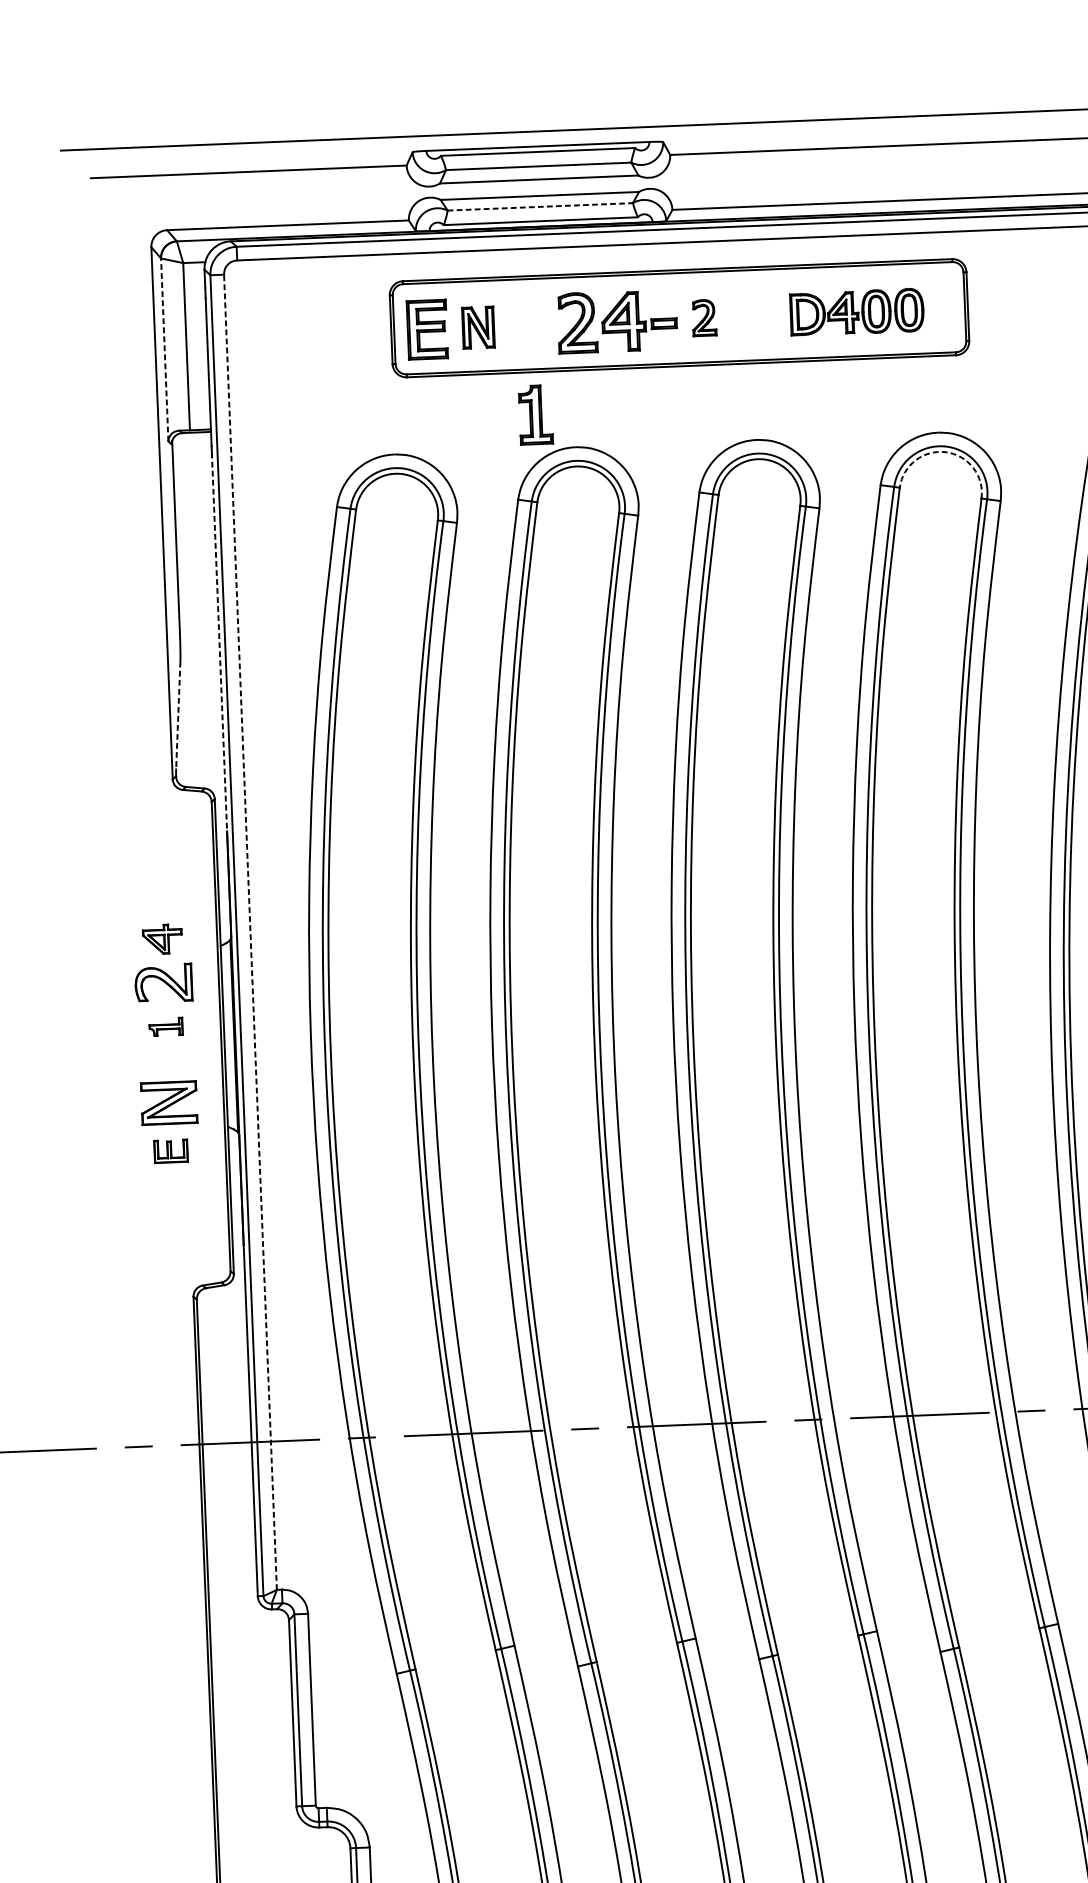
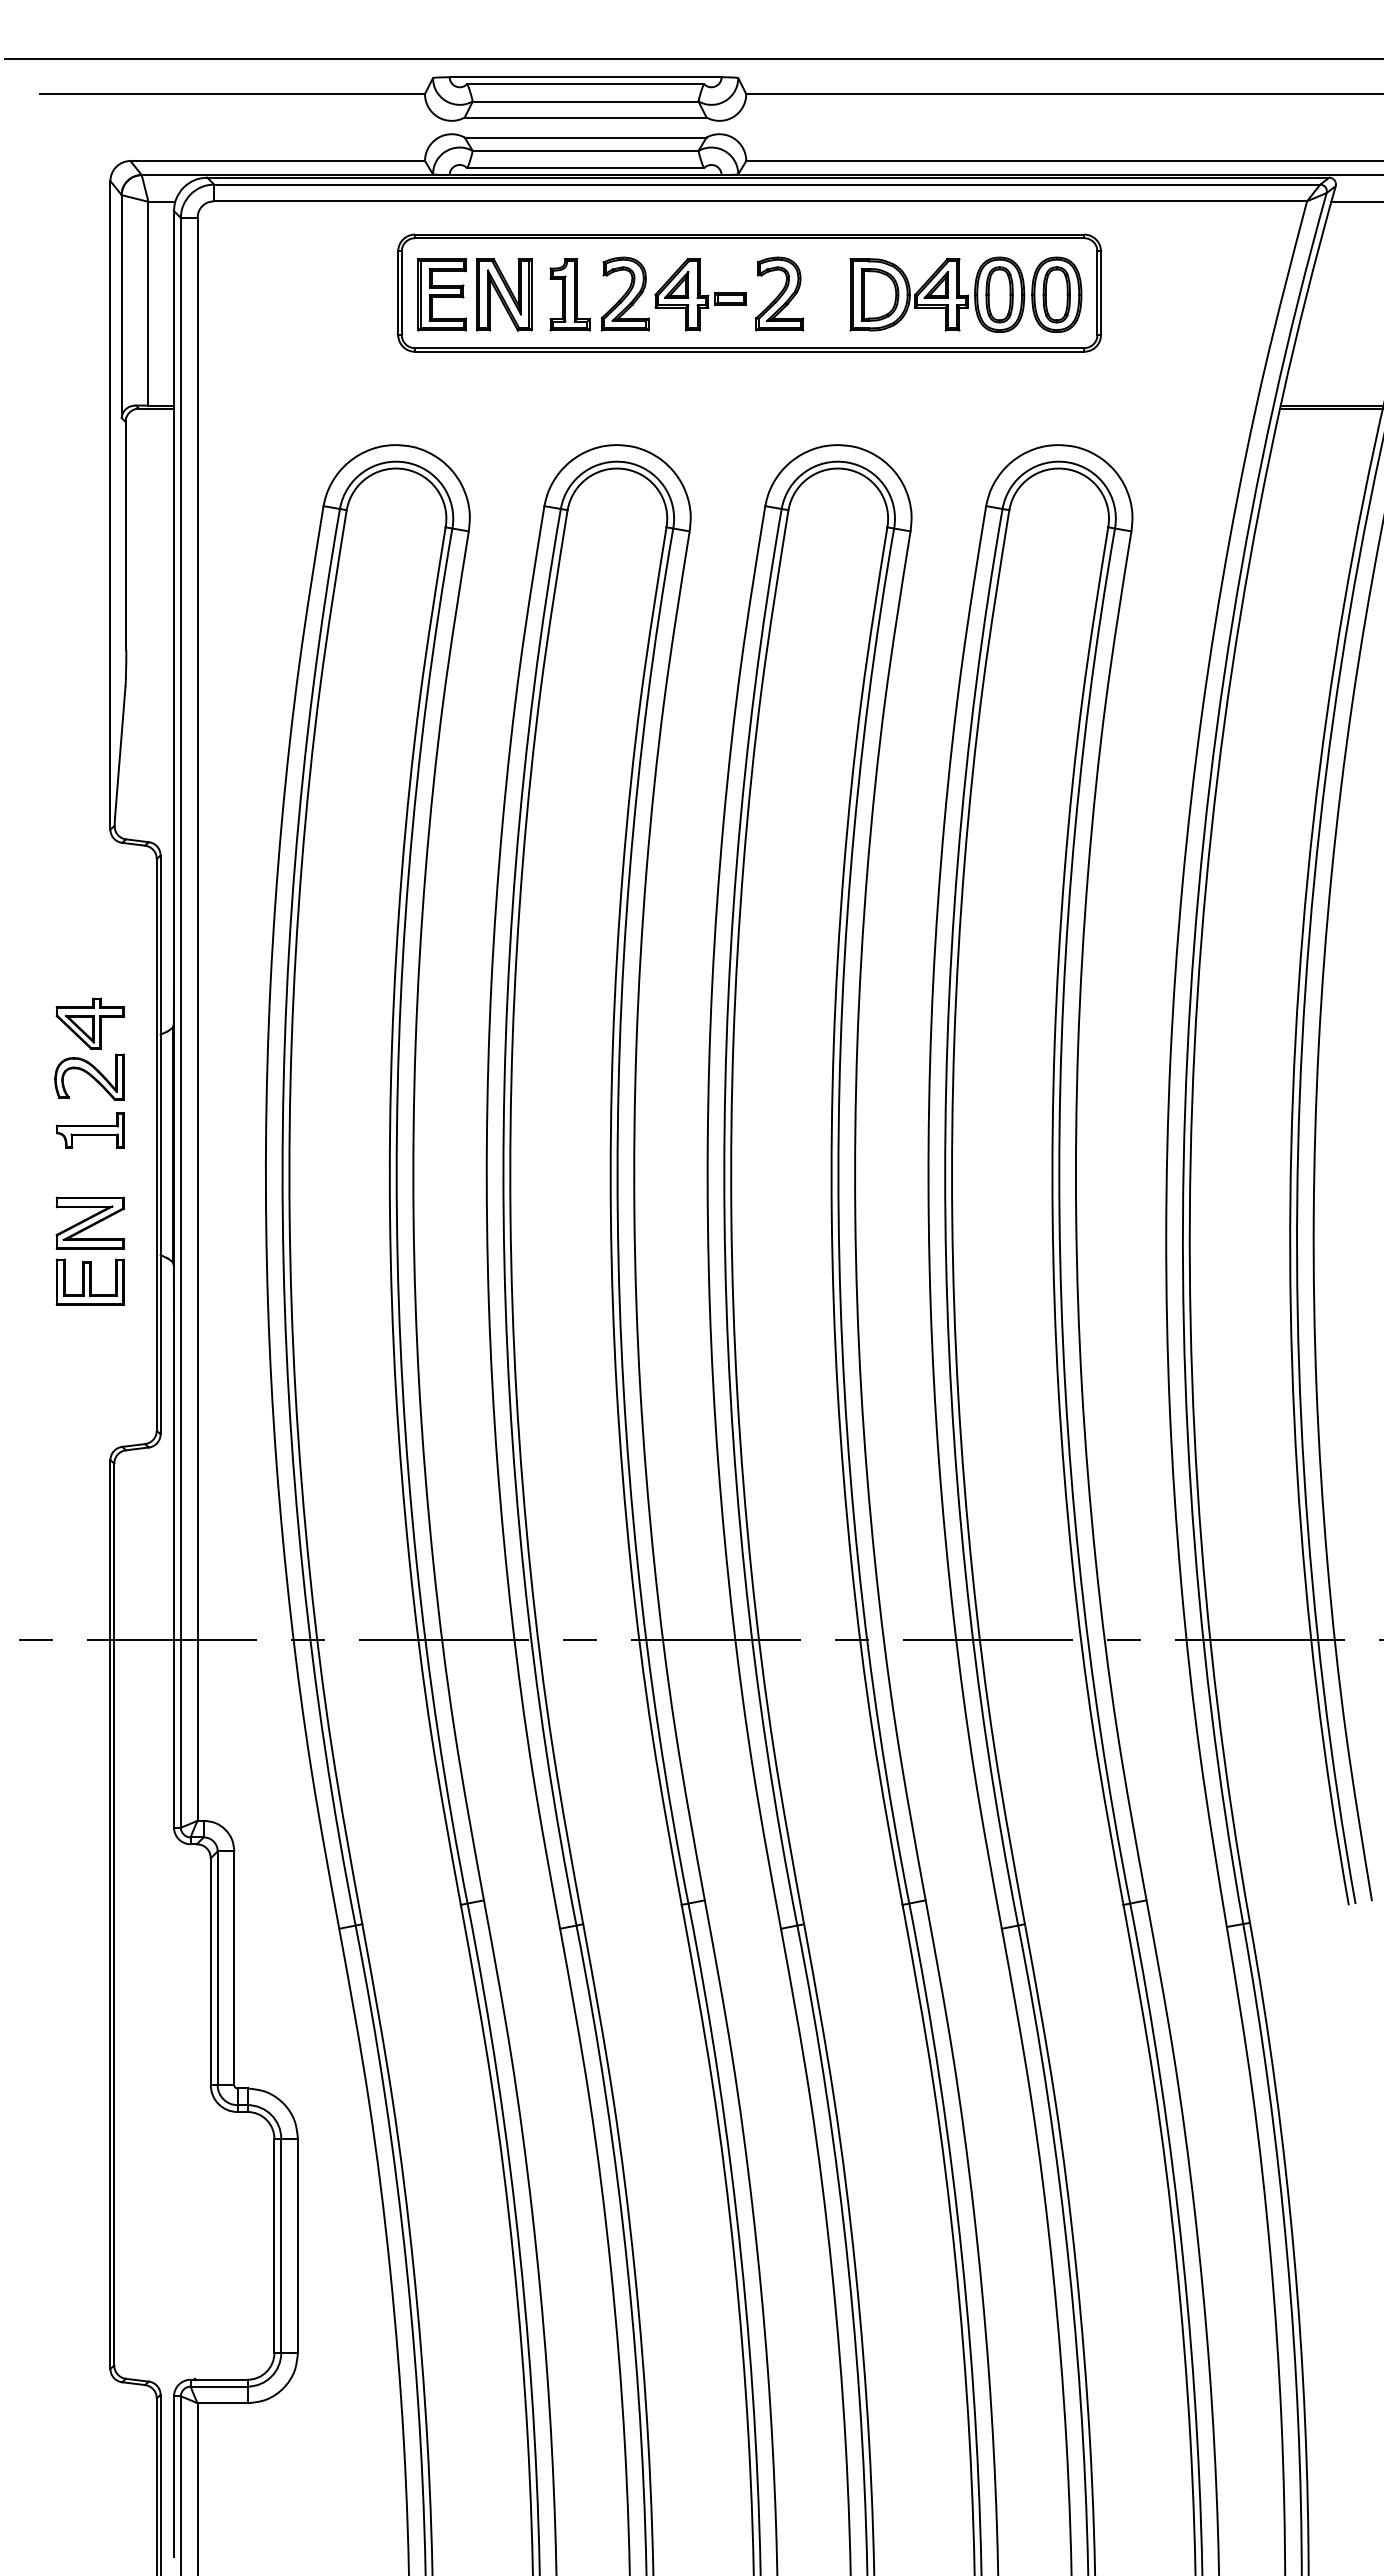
line: (540, 206) -> (585, 150), dashed -> solid
part: (856, 312) -> (965, 294), size x1.43
part: (704, 317) -> (779, 293), size x1.67
part: (478, 327) -> (504, 294), size x1.43
line: (164, 349) -> (121, 306), dashed -> solid
part: (535, 414) -> (569, 294), moved
arc: (946, 452) -> (1067, 469), dashed -> solid
line: (219, 641) -> (174, 664), dashed -> solid
line: (178, 715) -> (120, 751), dashed -> solid
line: (250, 931) -> (197, 1018), dashed -> solid
part: (161, 939) -> (89, 1023), size x1.43
part: (165, 1027) -> (89, 1130), size x1.67
part: (170, 1150) -> (89, 1281), size x1.67

